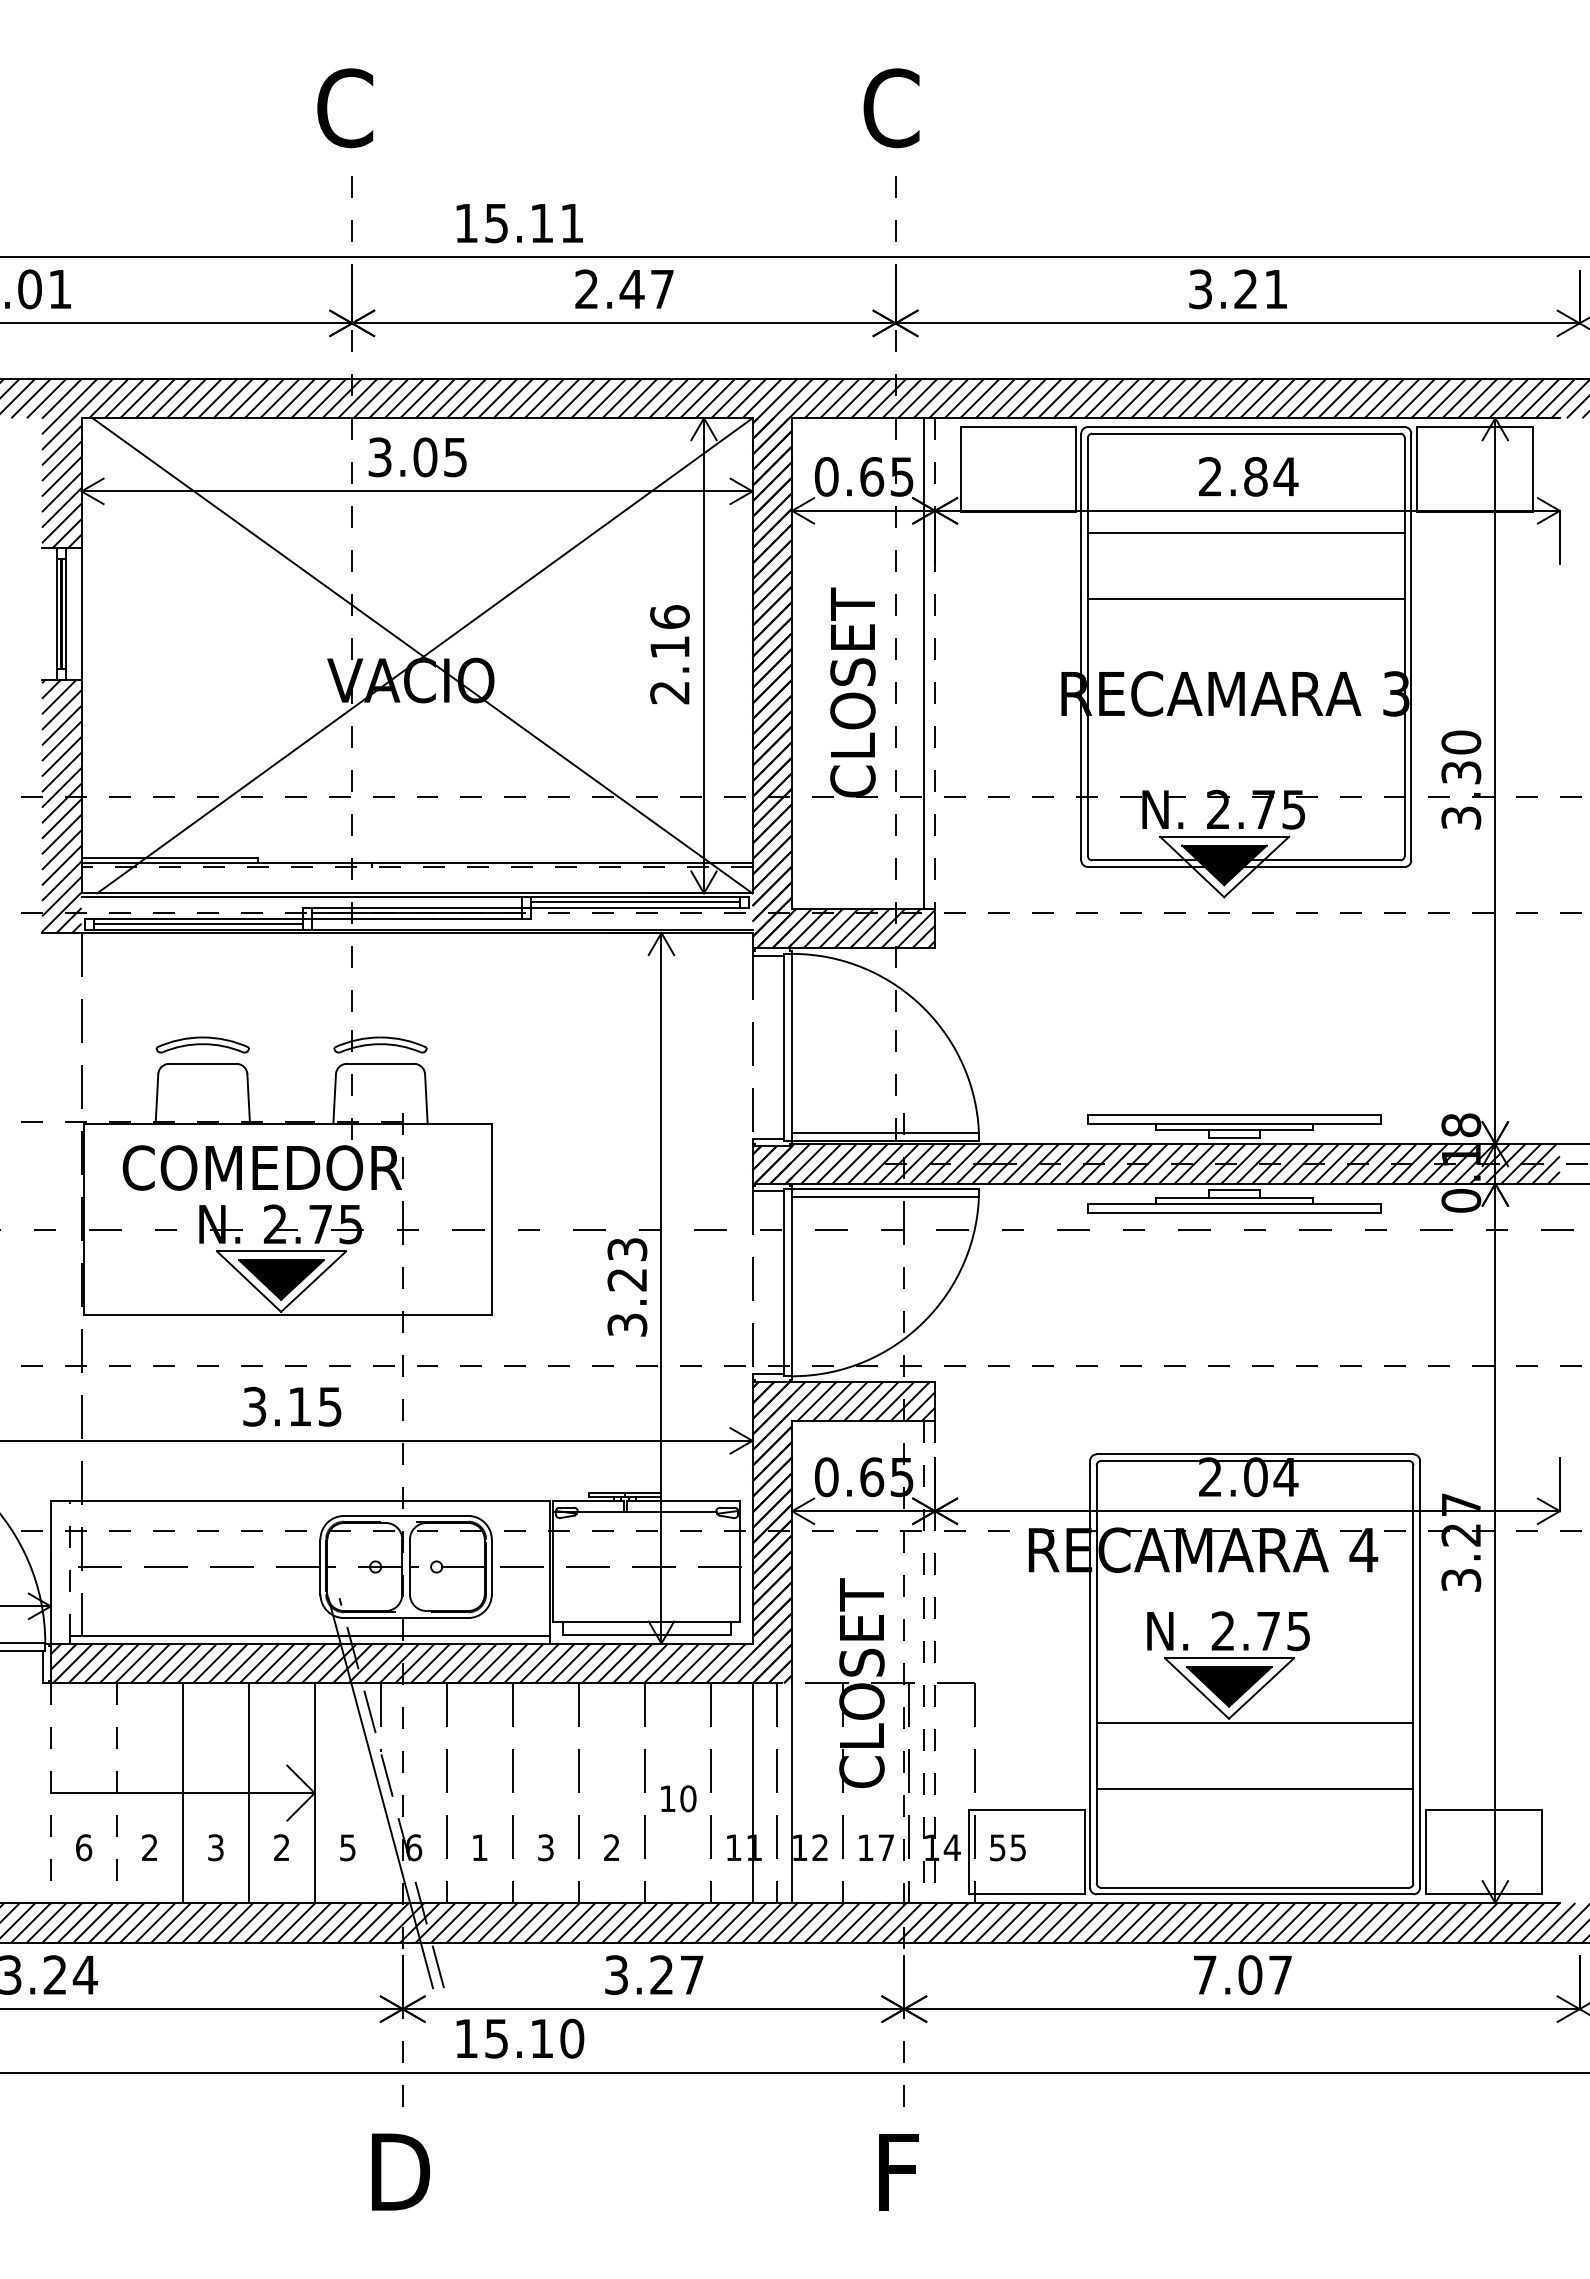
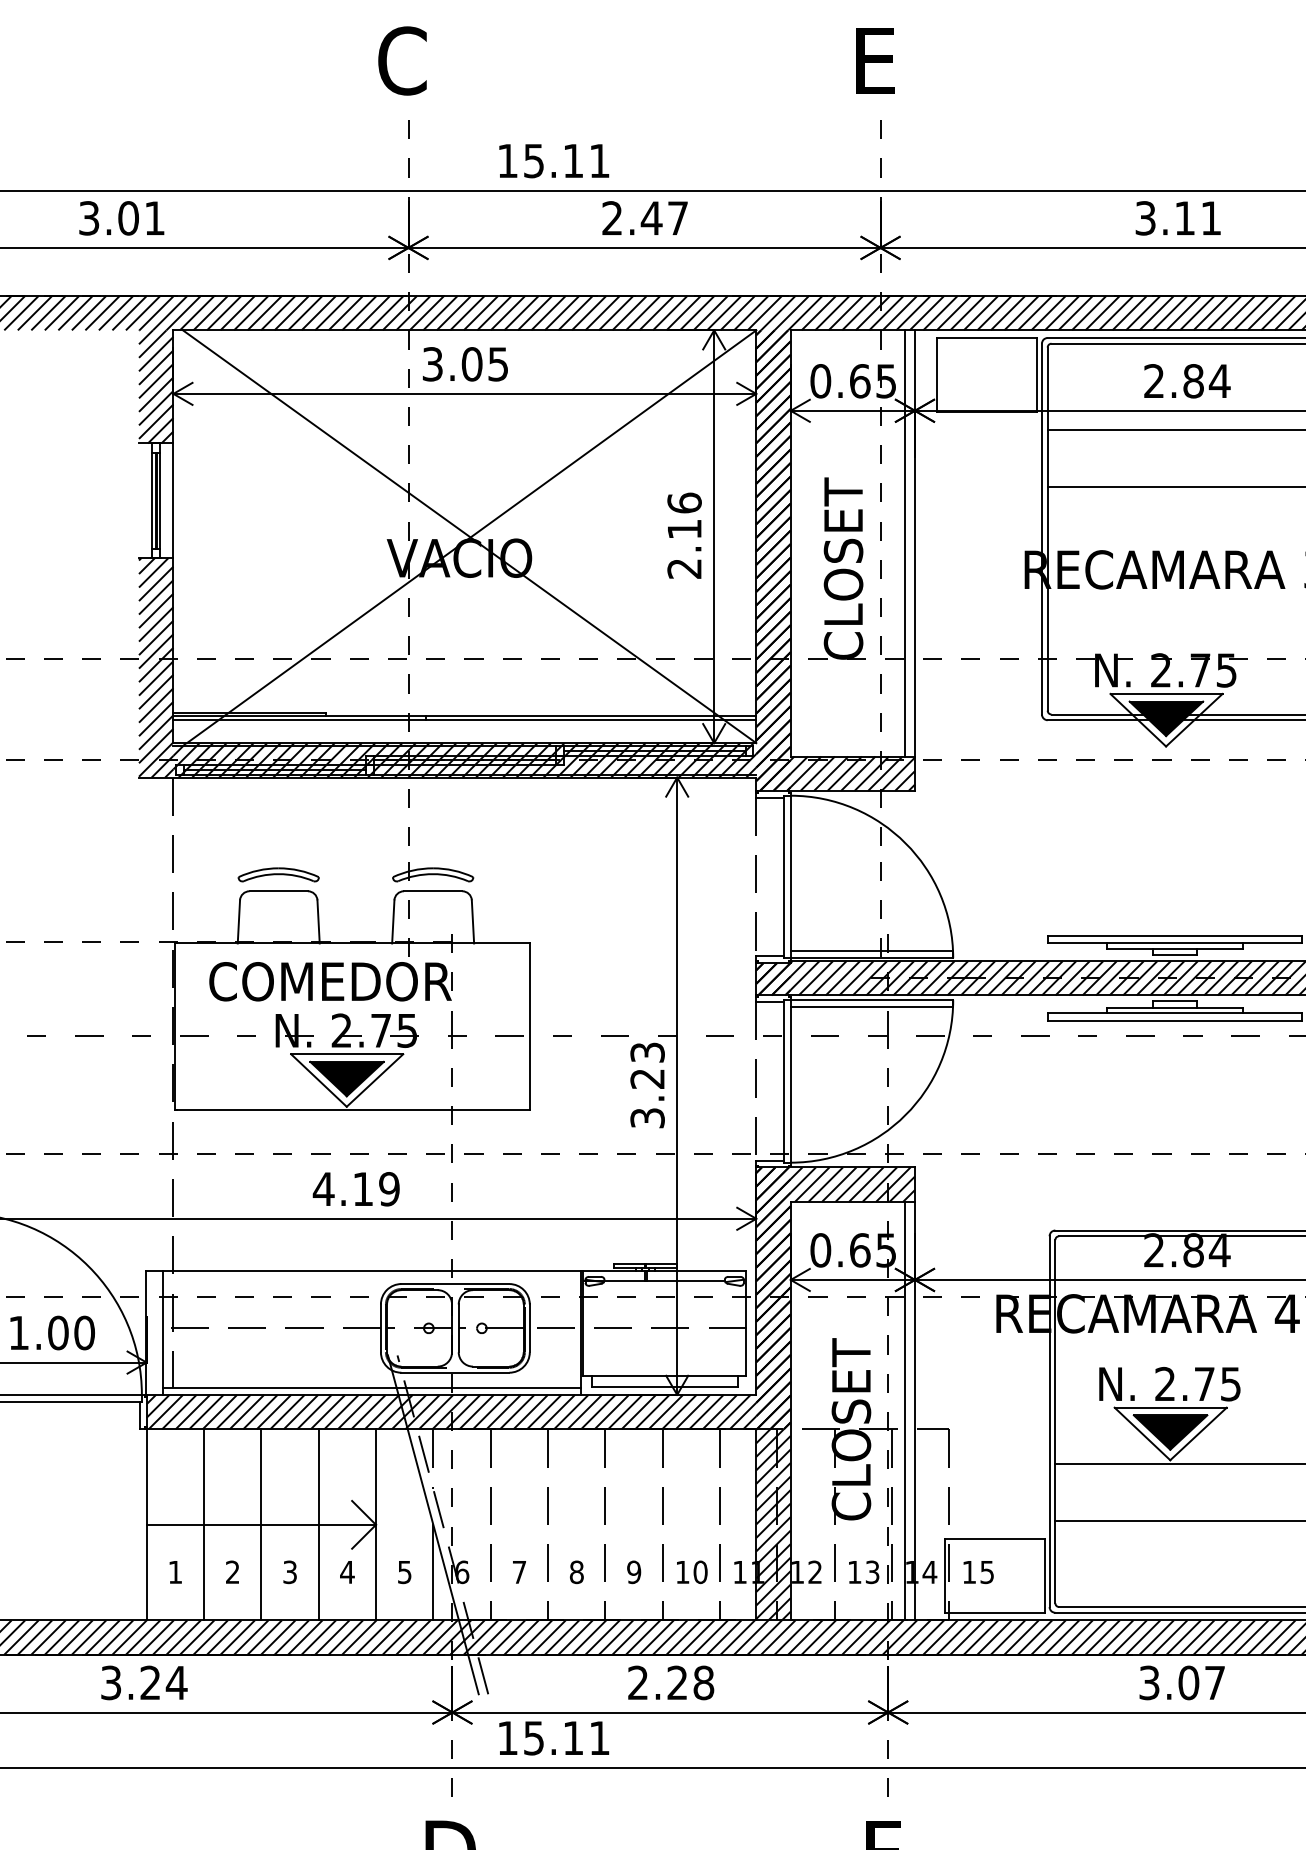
text: (891, 108) -> (877, 61), C -> E
text: (1245, 288) -> (1184, 217), 3.21 -> 3.11
line: (935, 664) -> (915, 544), dashed -> solid
line: (416, 867) -> (464, 720), dashed -> solid
hatch: (416, 913) -> (464, 760), added
text: (292, 1406) -> (356, 1188), 3.15 -> 4.19
text: (1255, 1476) -> (1193, 1249), 2.04 -> 2.84
line: (70, 1568) -> (163, 1329), dashed -> solid
line: (924, 1662) -> (905, 1411), dashed -> solid
line: (935, 1662) -> (915, 1411), dashed -> solid
line: (50, 1793) -> (146, 1525), dashed -> solid
line: (116, 1793) -> (203, 1525), dashed -> solid
hatch: (772, 1793) -> (773, 1525), added
text: (678, 1798) -> (692, 1572), moved
text: (84, 1847) -> (175, 1572), 6 -> 1
text: (281, 1847) -> (347, 1572), 2 -> 4
text: (479, 1847) -> (519, 1572), 1 -> 7
text: (545, 1847) -> (576, 1572), 3 -> 8
text: (611, 1847) -> (633, 1572), 2 -> 9
text: (886, 1847) -> (872, 1572), 17 -> 13
text: (997, 1847) -> (969, 1572), 55 -> 15
line: (380, 1848) -> (433, 1572), added
text: (654, 1974) -> (671, 1682), 3.27 -> 2.28
text: (1204, 1974) -> (1149, 1682), 7.07 -> 3.07
text: (572, 2038) -> (599, 1738), 15.10 -> 15.11

